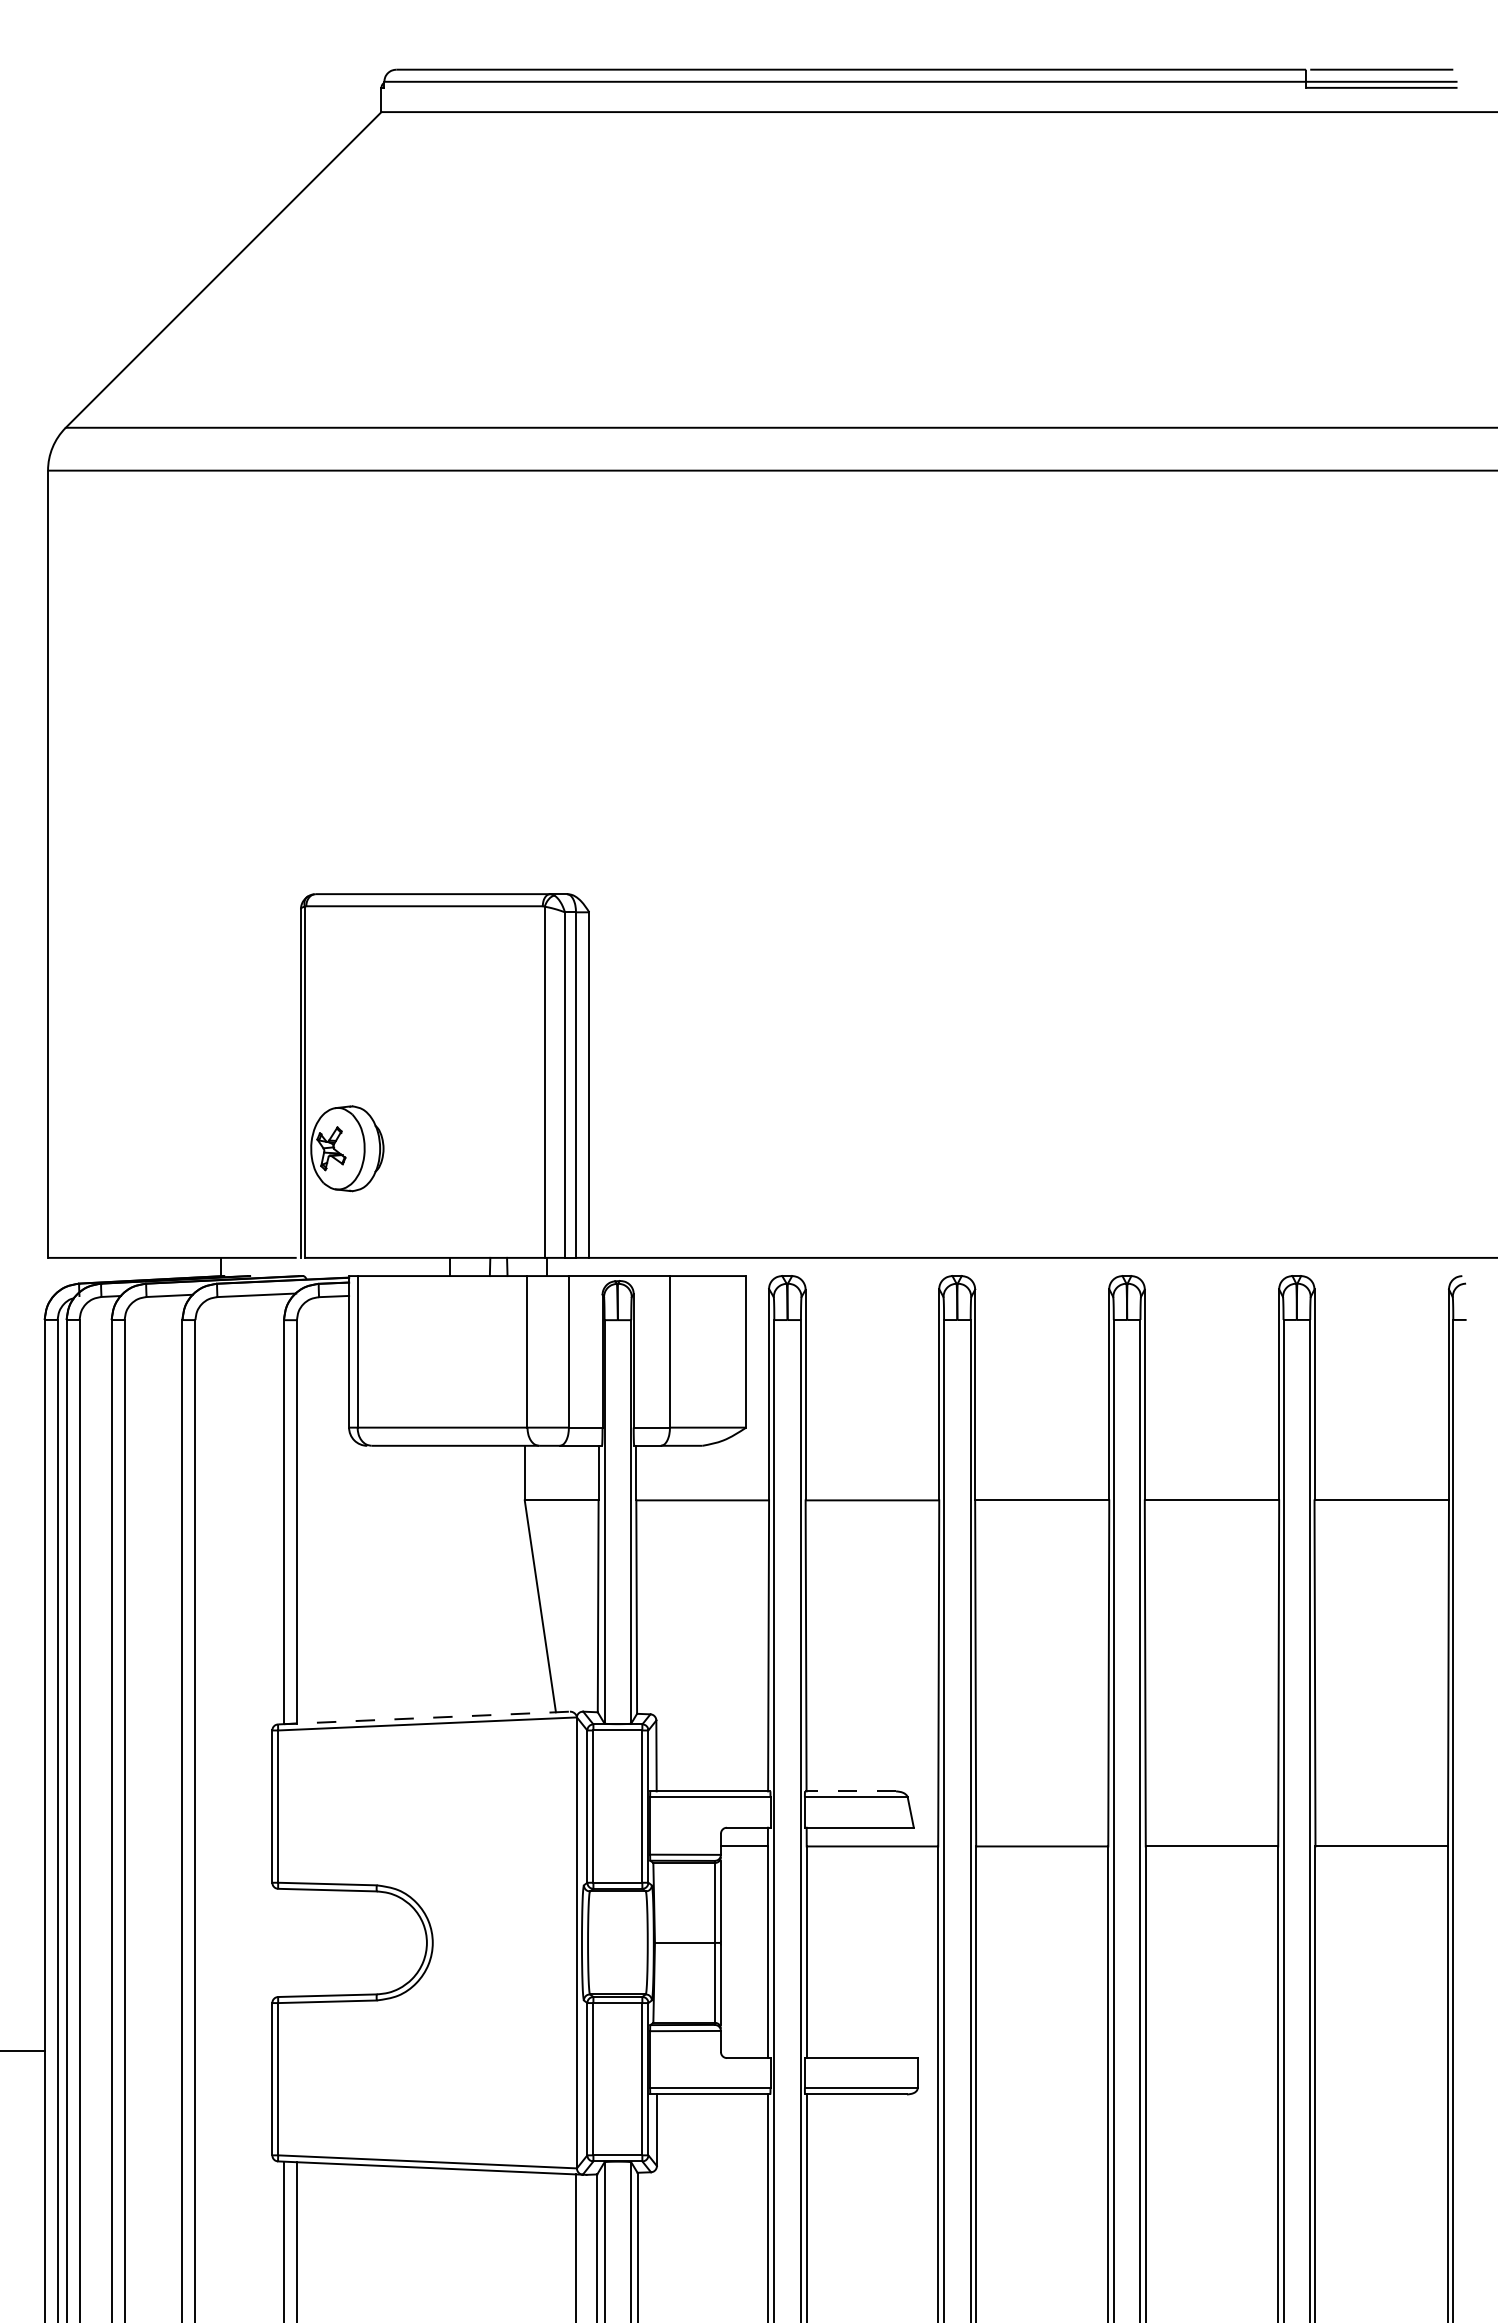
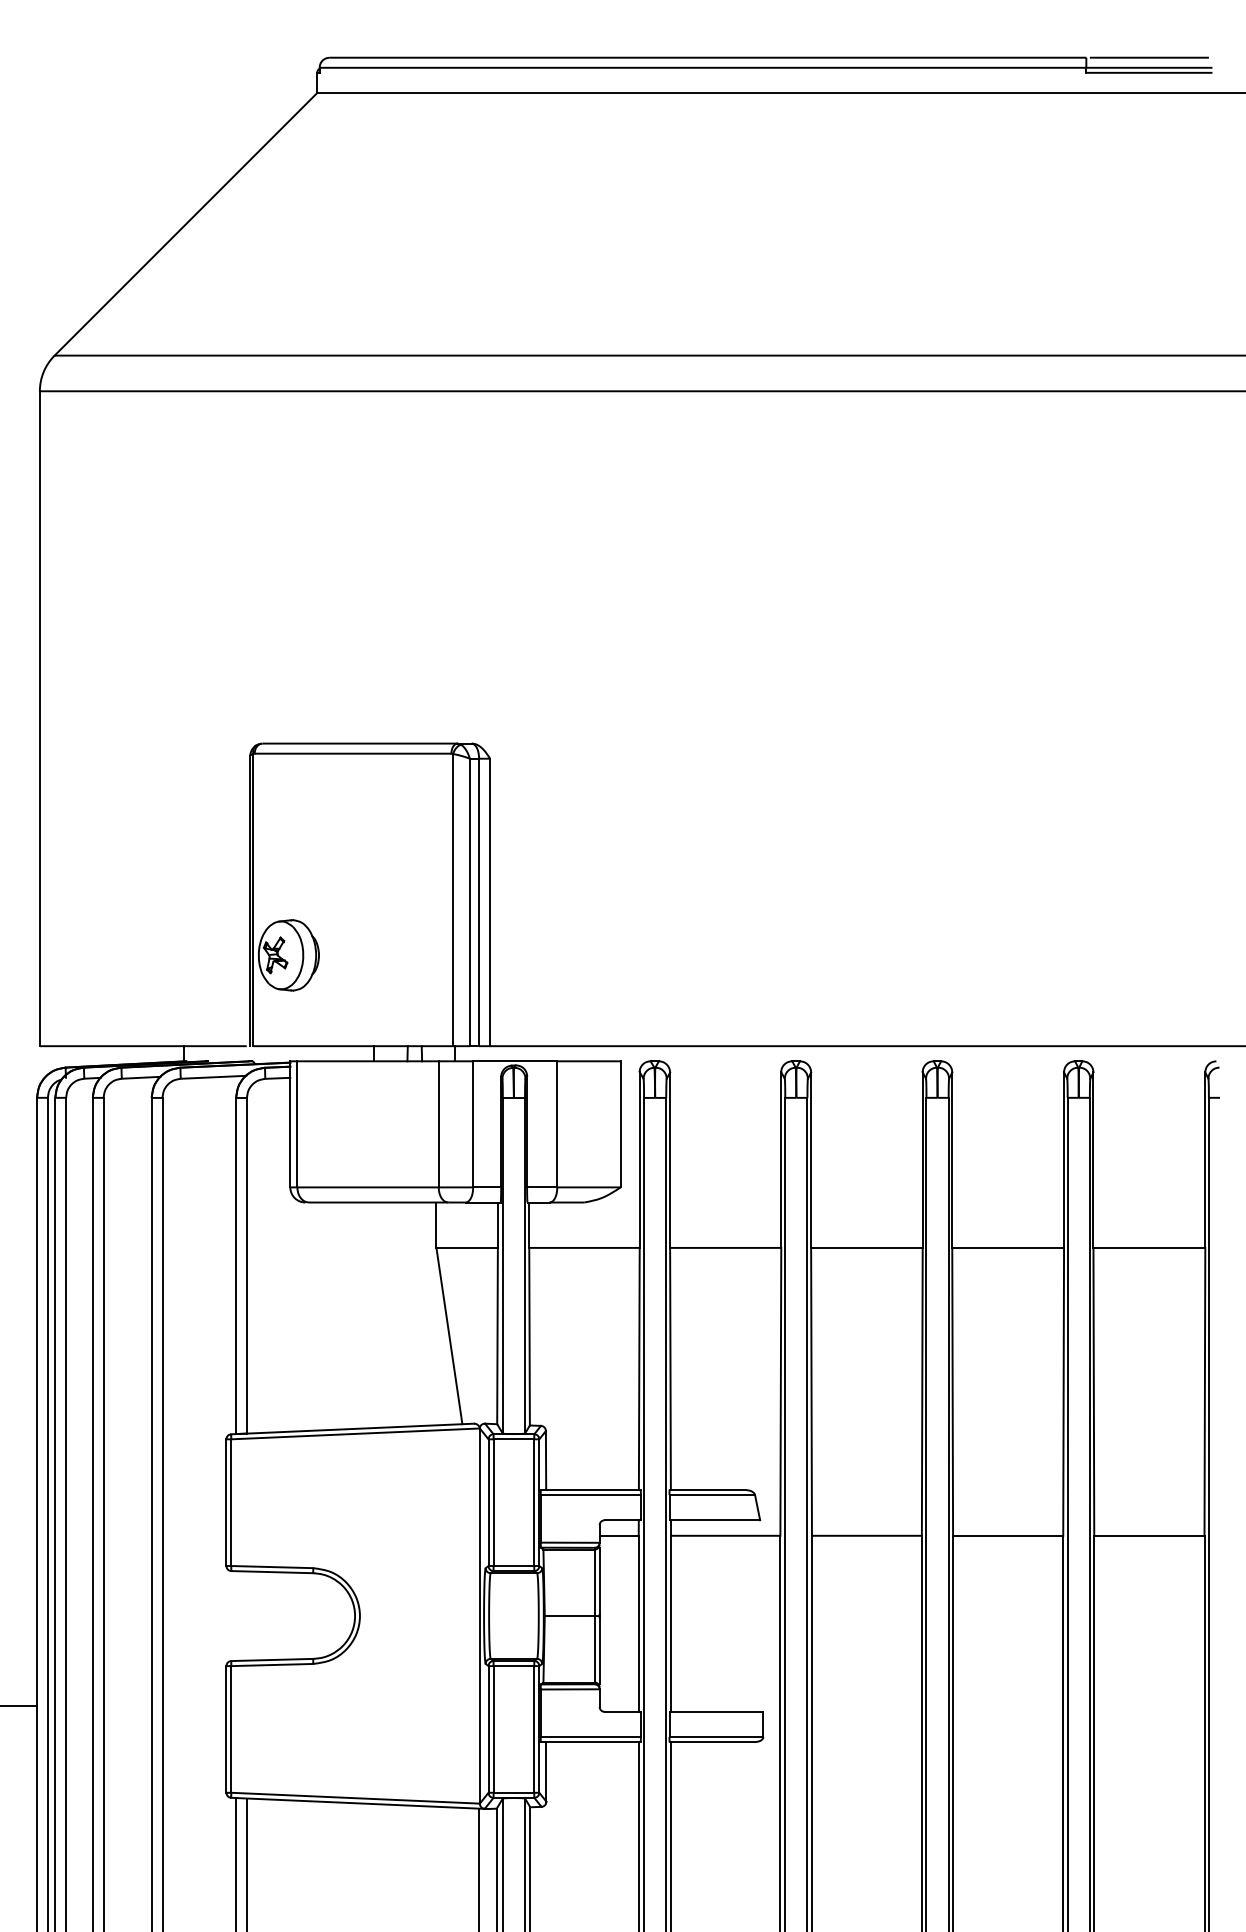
line: (424, 1718) -> (353, 1429), dashed -> solid
line: (850, 1791) -> (707, 1490), dashed -> solid

